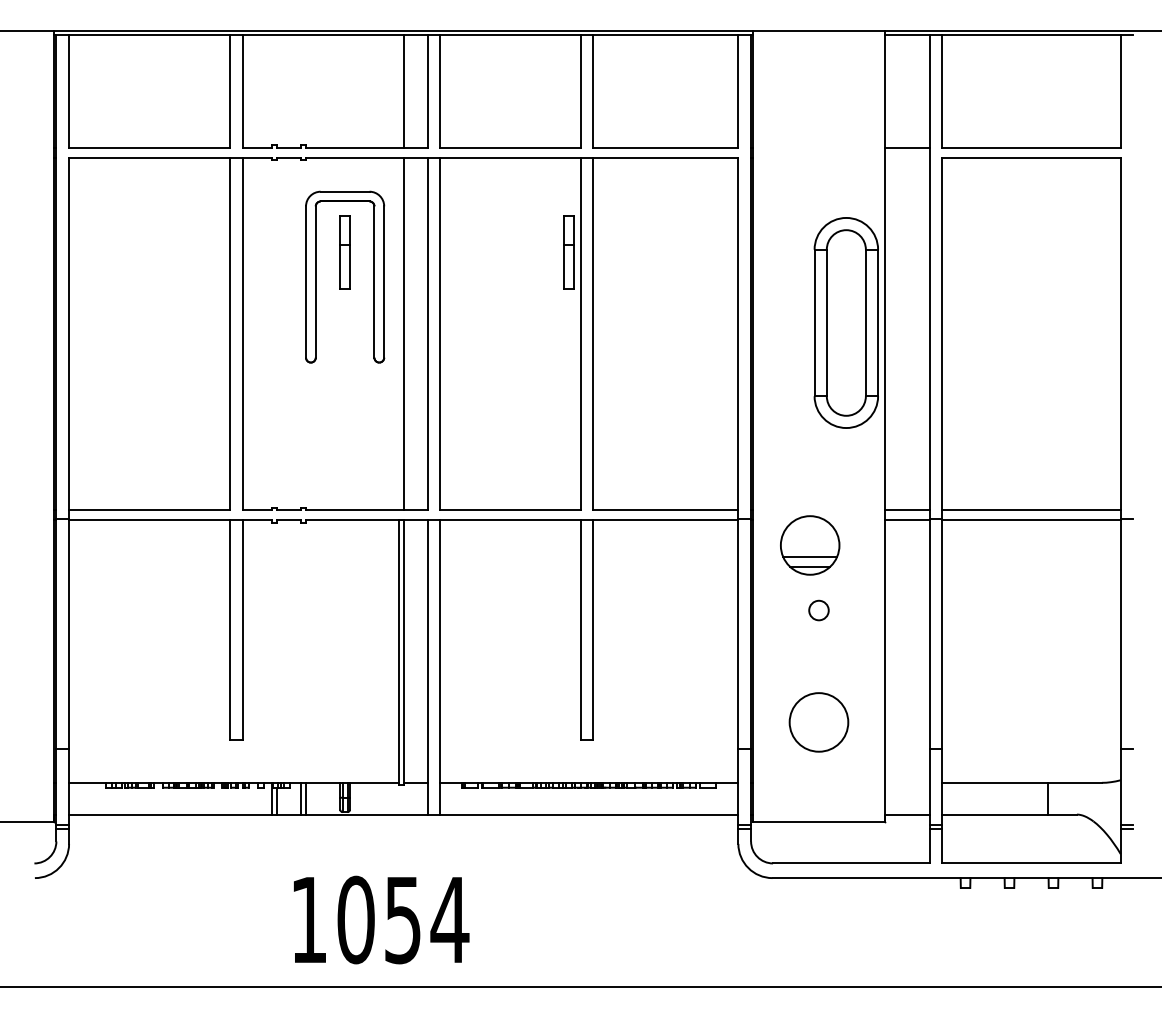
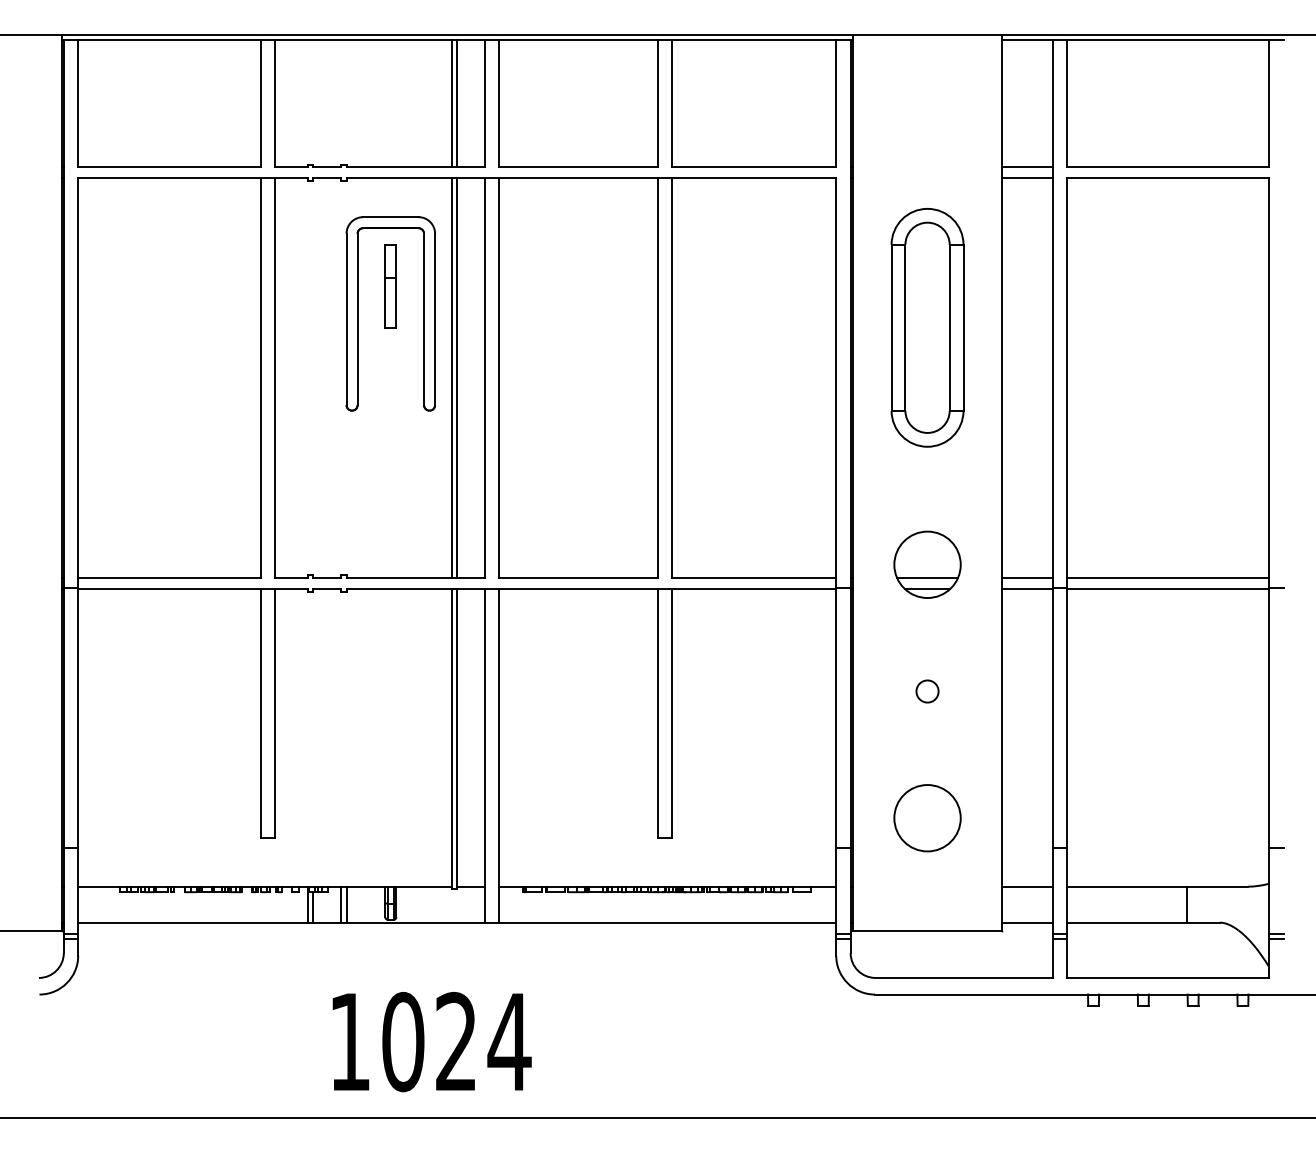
line: (398, 91) -> (451, 103), added
line: (907, 157) -> (1027, 178), added
part: (569, 252) -> (644, 286), removed
part: (846, 322) -> (927, 327), moved
line: (398, 334) -> (451, 378), added
part: (810, 545) -> (927, 564), moved
line: (907, 782) -> (1027, 886), added
text: (402, 919) -> (455, 1041), 1054 -> 1024

